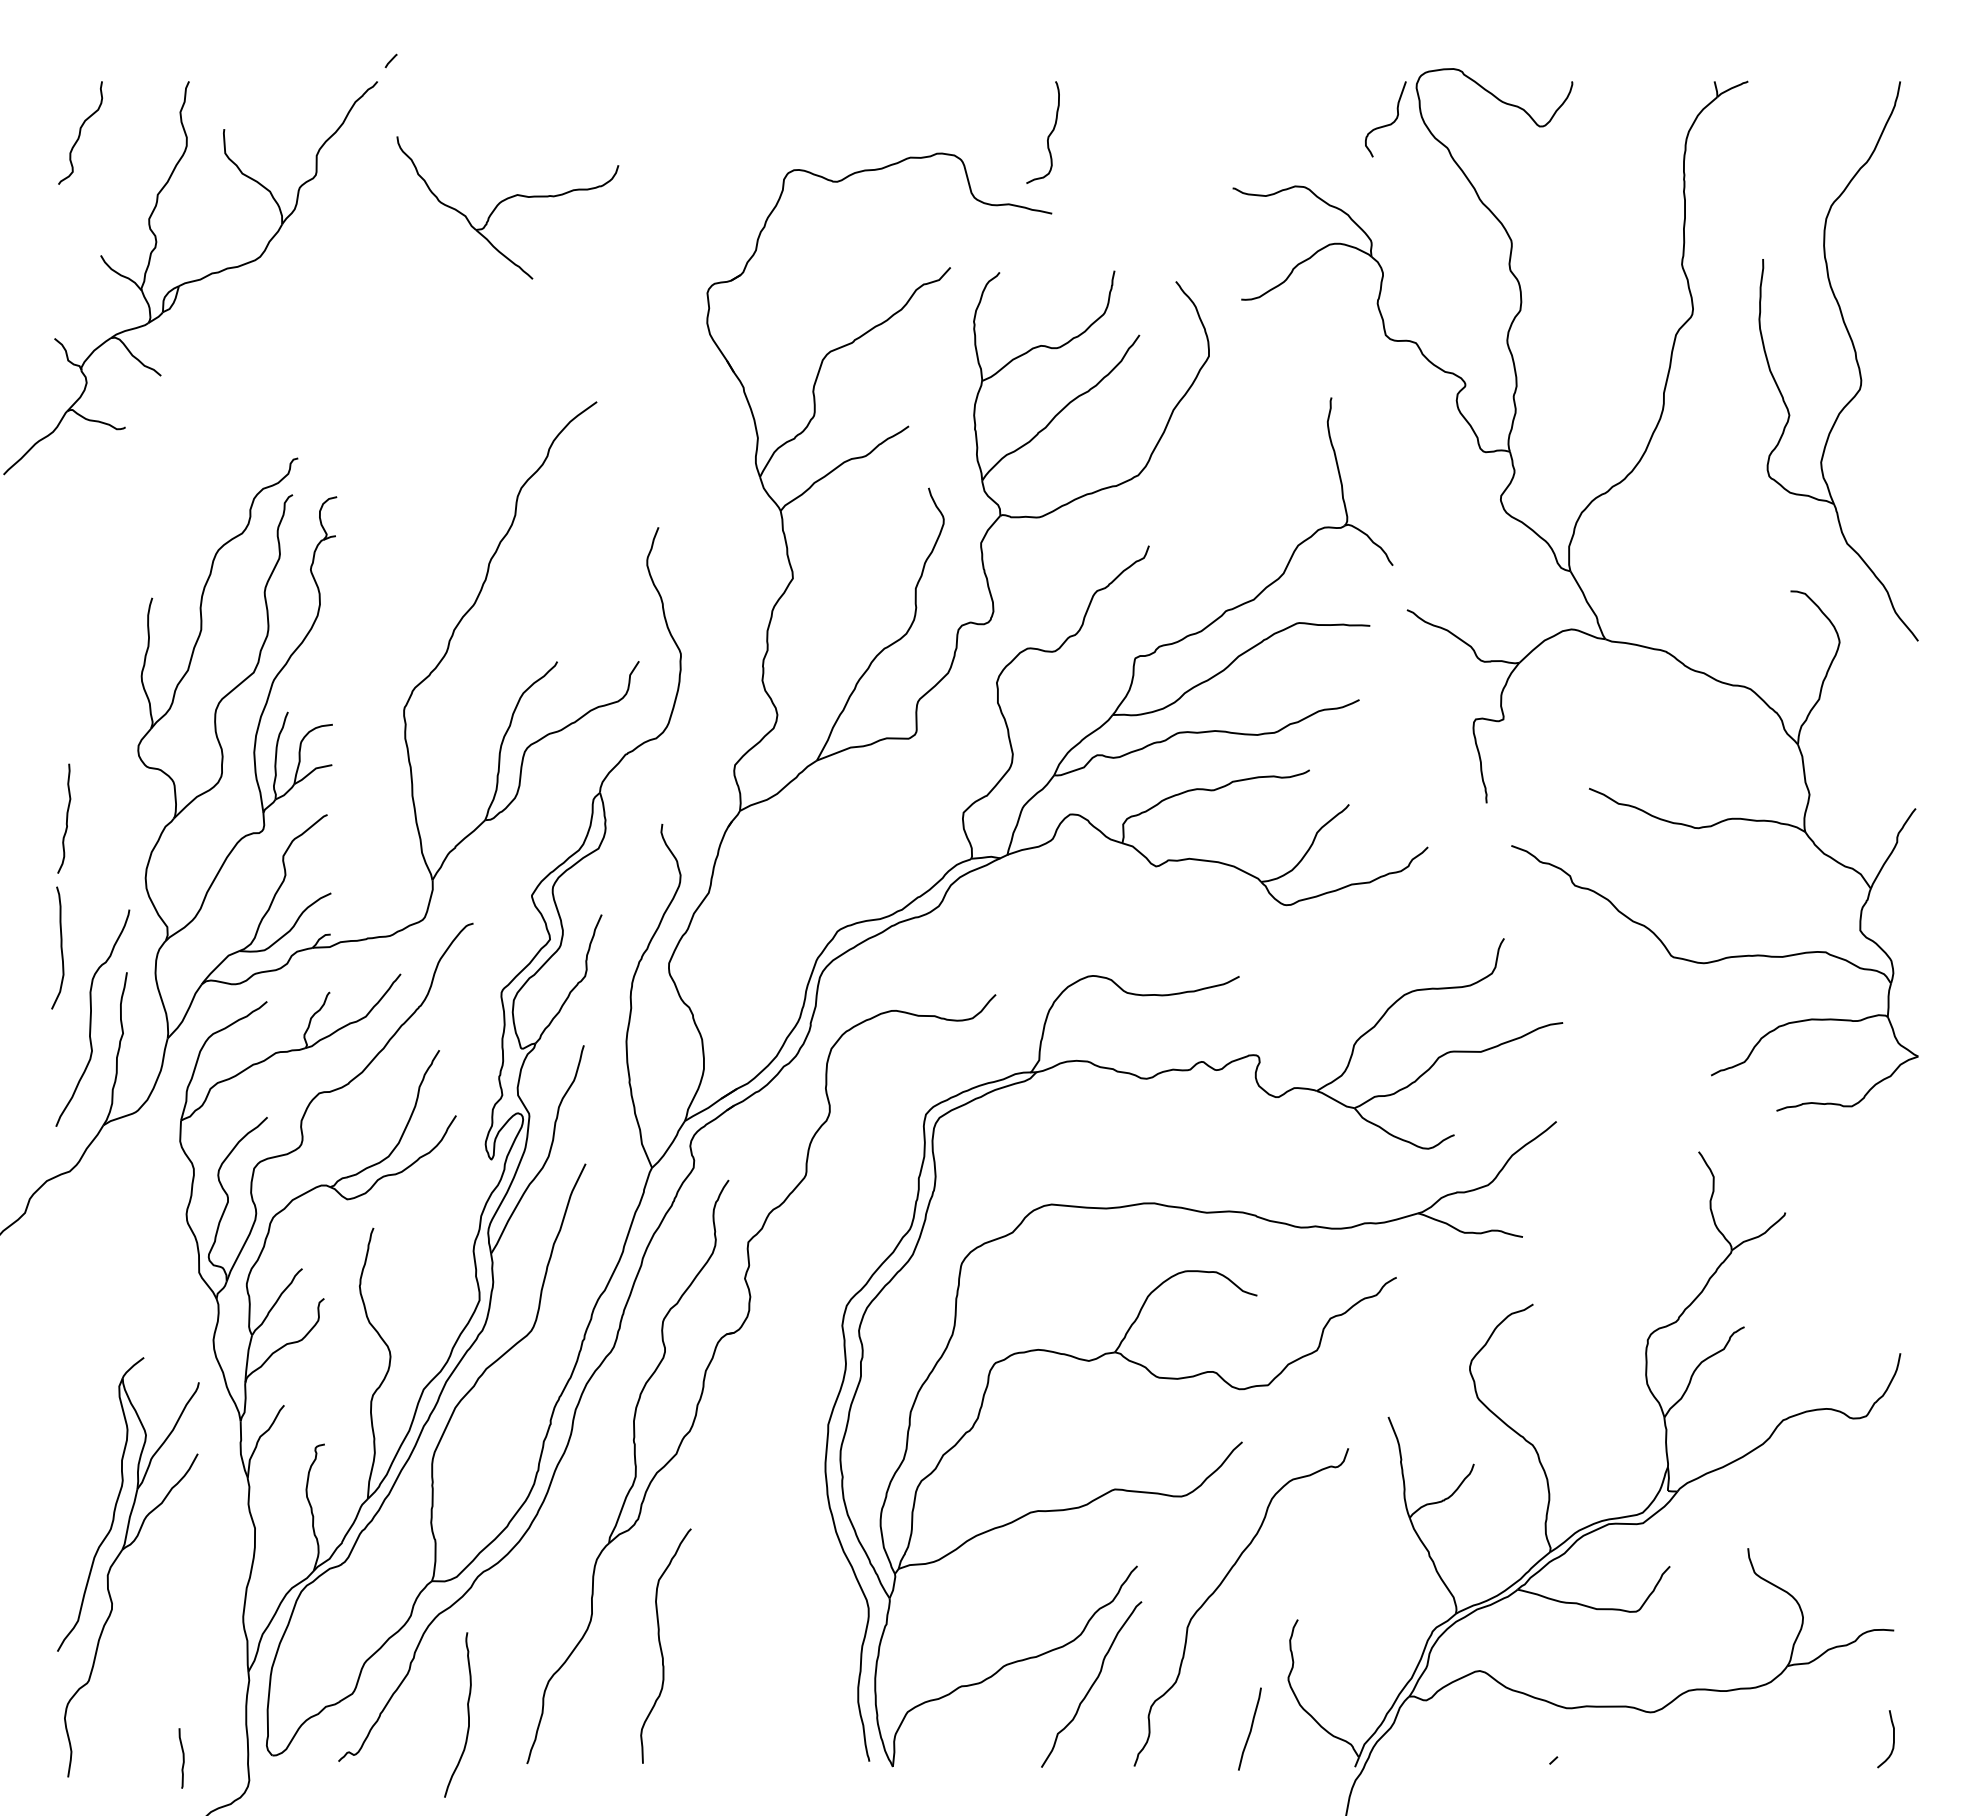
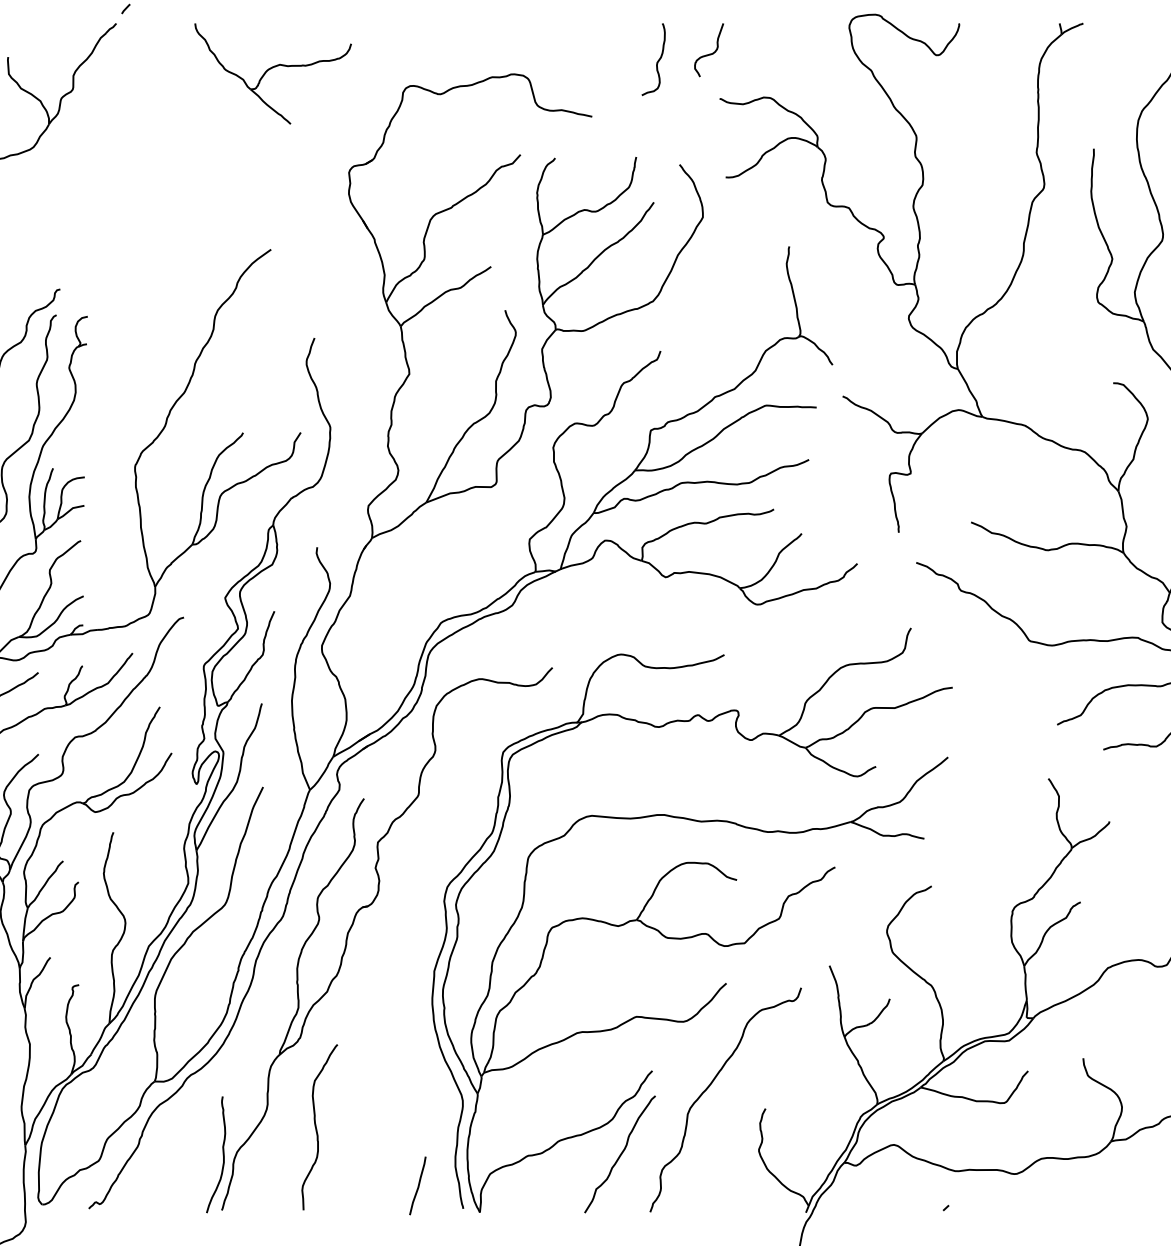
curve: (1386, 124) -> (709, 53), moved
curve: (1047, 136) -> (656, 62), moved
part: (504, 201) -> (270, 69), moved
curve: (467, 1714) -> (222, 1154), moved
curve: (1250, 1728) -> (418, 1185), moved

